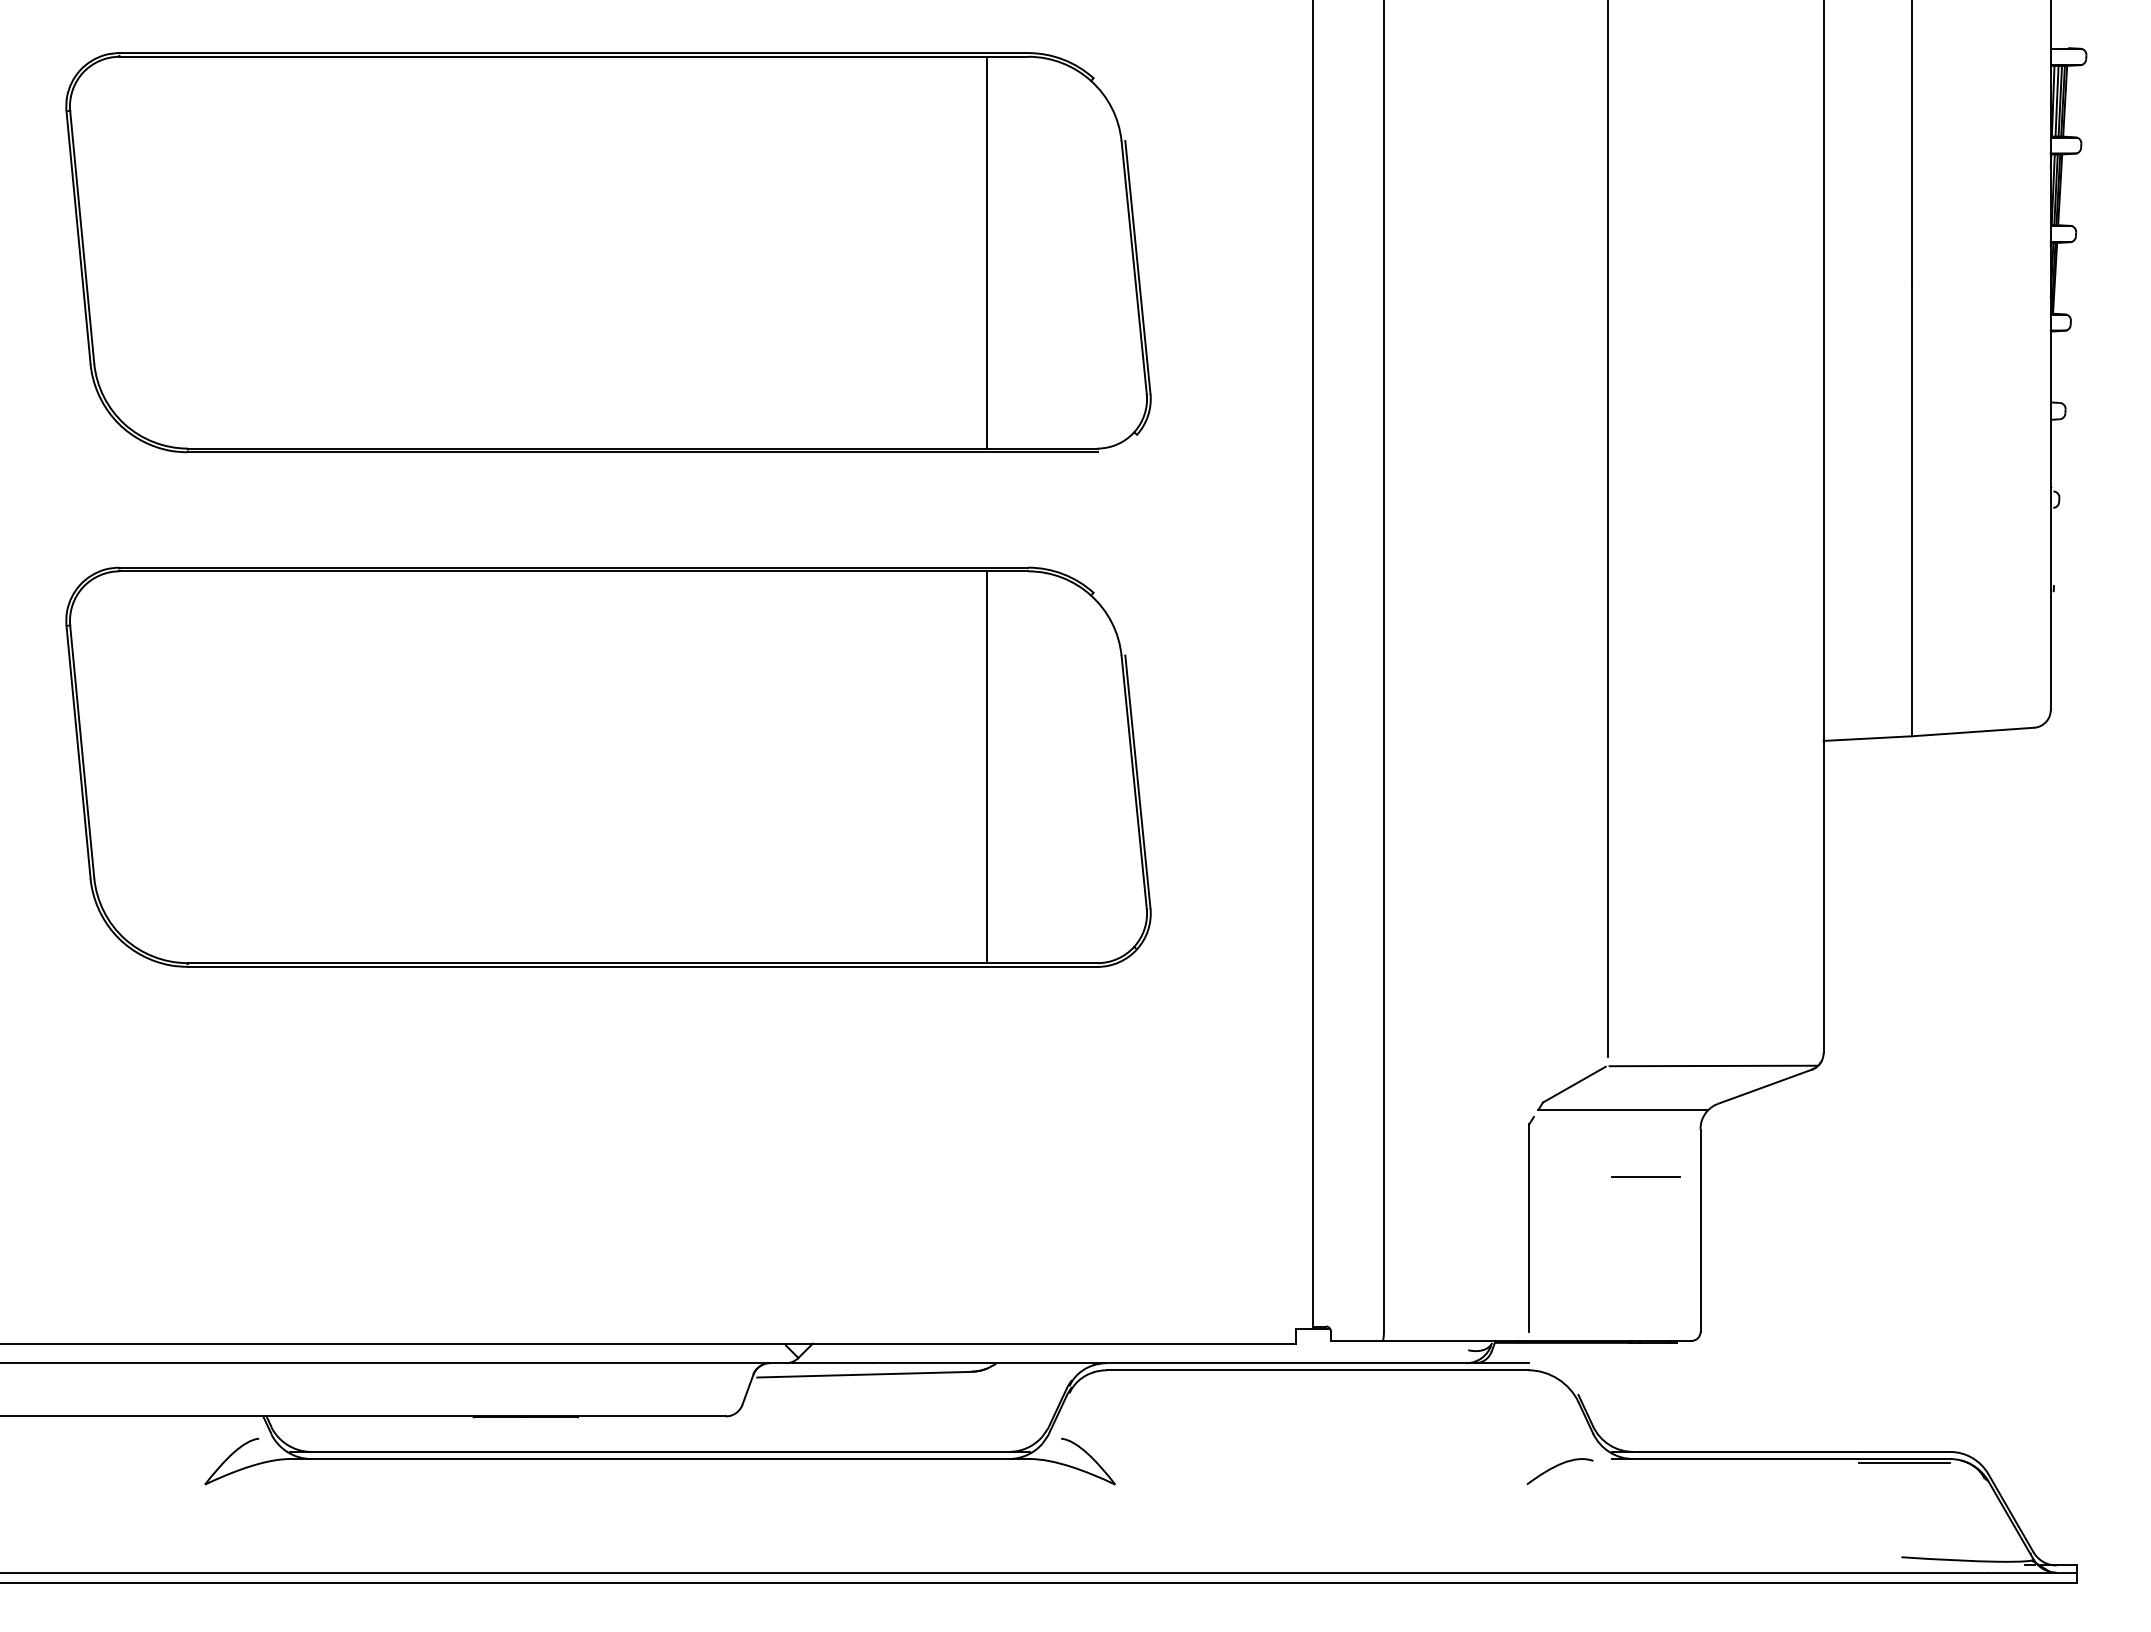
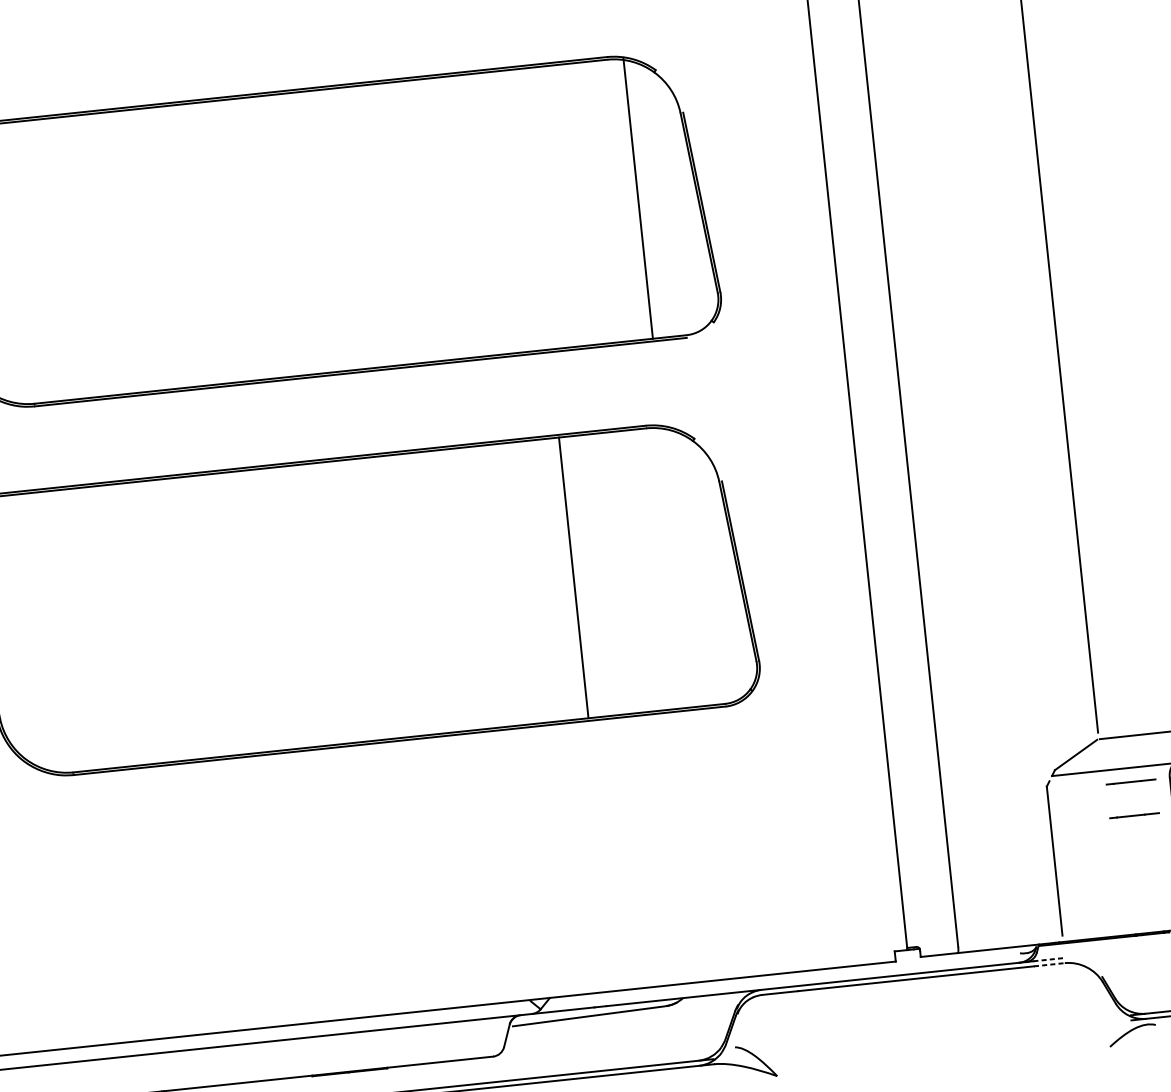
line: (986, 252) -> (638, 198), moved
line: (986, 767) -> (573, 578), moved
line: (1645, 1129) -> (1130, 781), added
line: (1507, 1363) -> (1049, 959), solid -> dashed
line: (1507, 1370) -> (1049, 964), solid -> dashed
curve: (1556, 1467) -> (1129, 1032), moved

